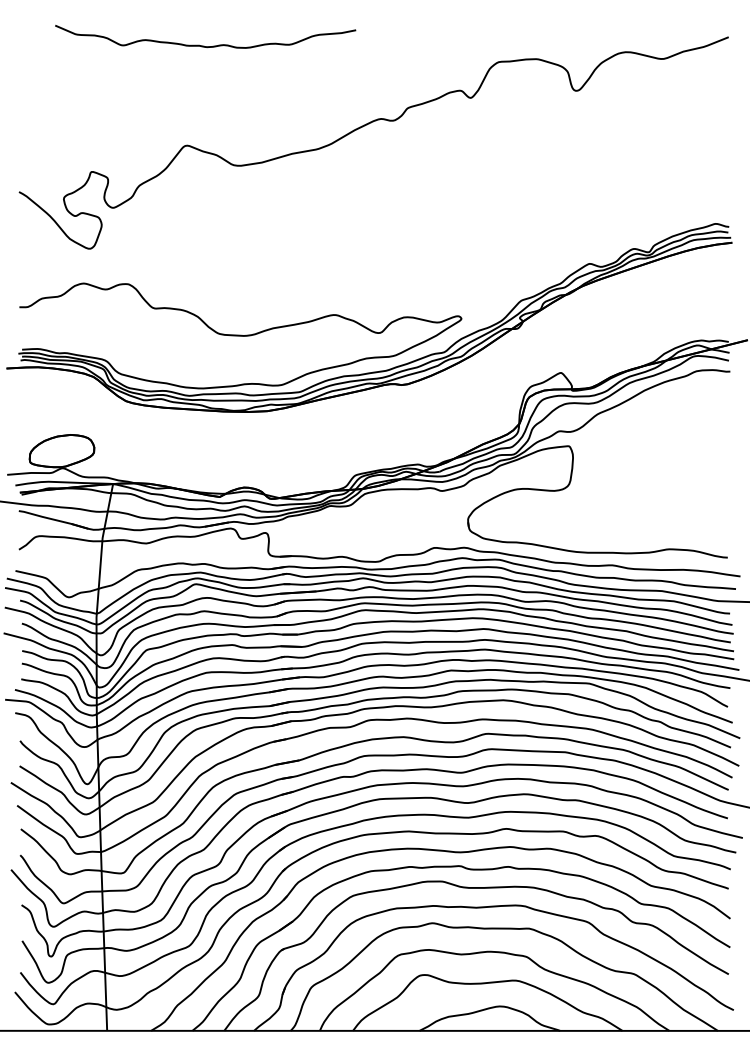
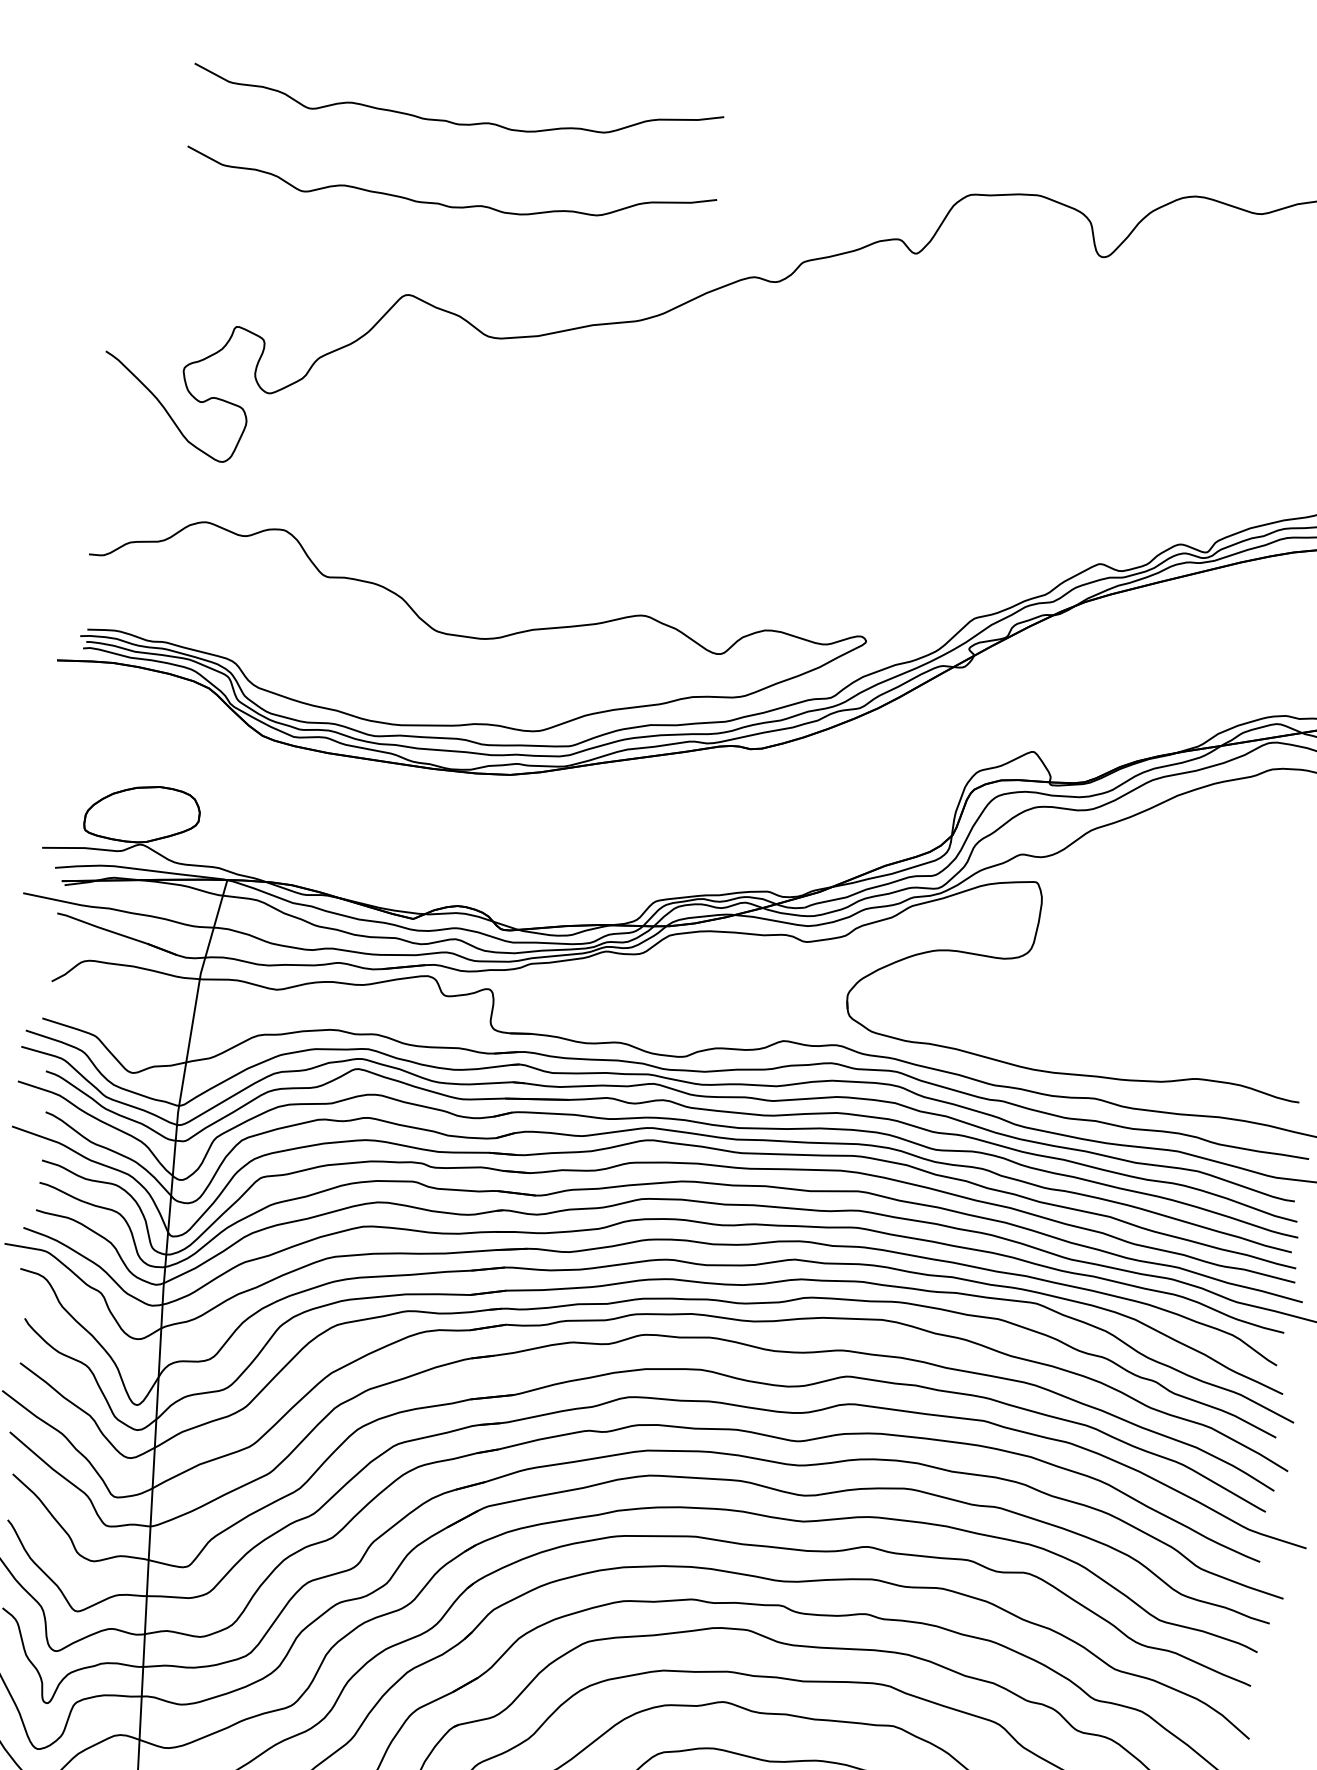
curve: (204, 92) -> (447, 203), added

